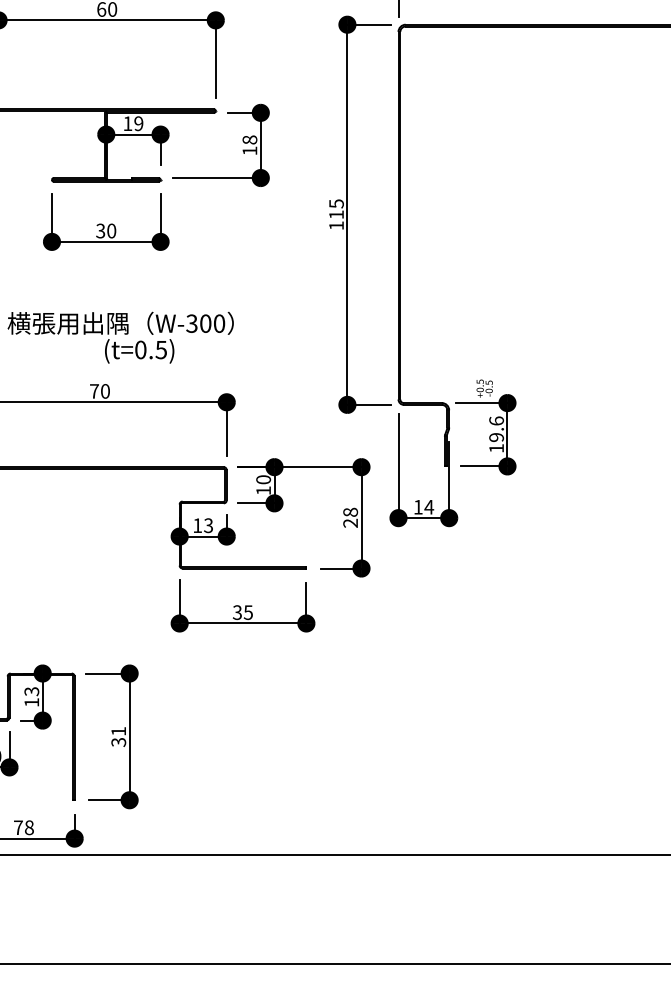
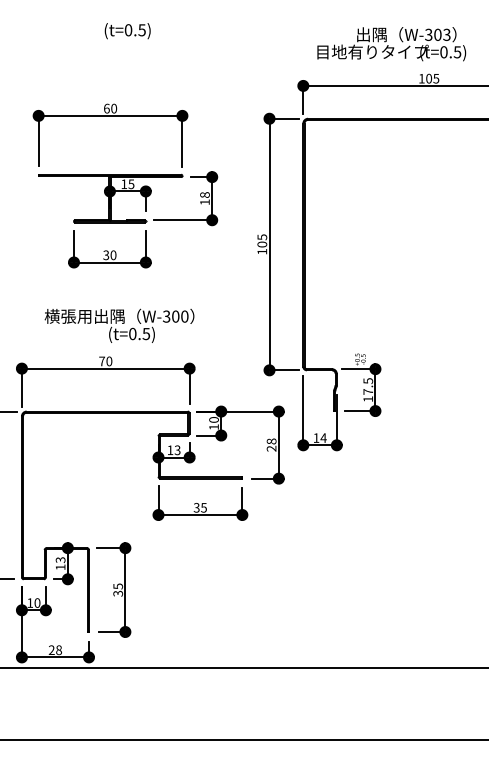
text: (138, 122) -> (131, 183), 19 -> 15
text: (336, 214) -> (262, 244), 115 -> 105
text: (496, 429) -> (368, 386), 19.6 -> 17.5
text: (119, 731) -> (118, 586), 31 -> 35
text: (17, 826) -> (51, 649), 78 -> 28

